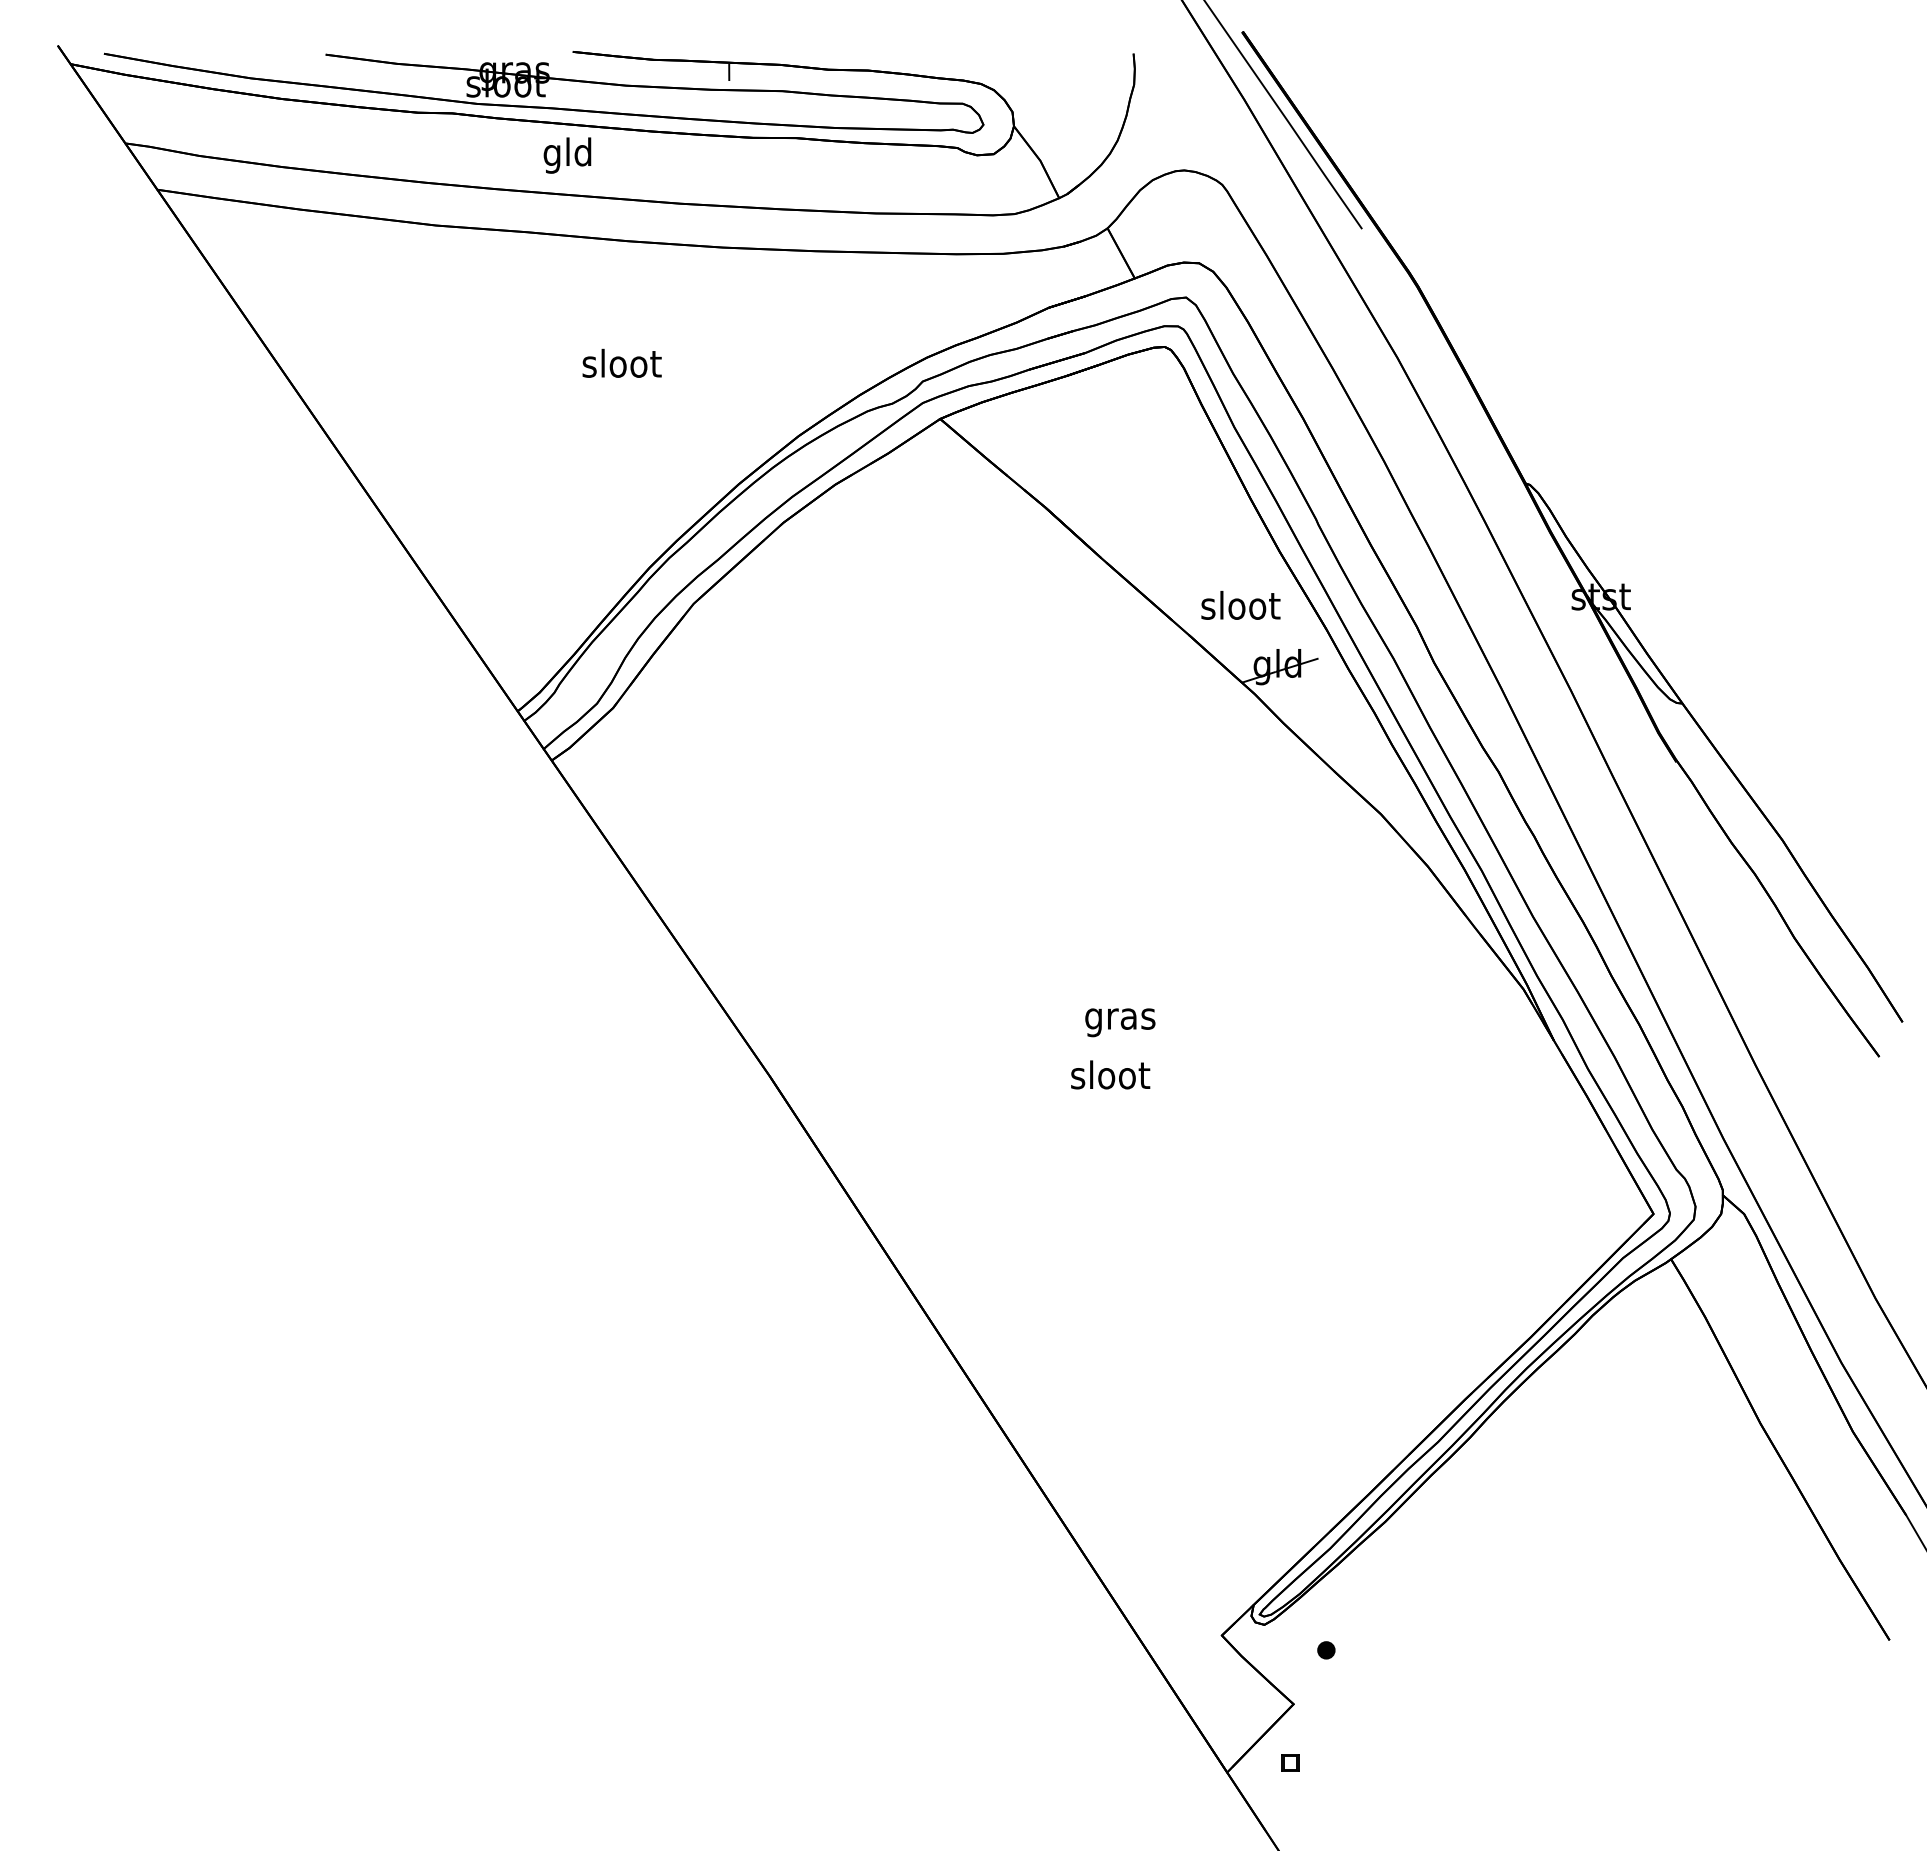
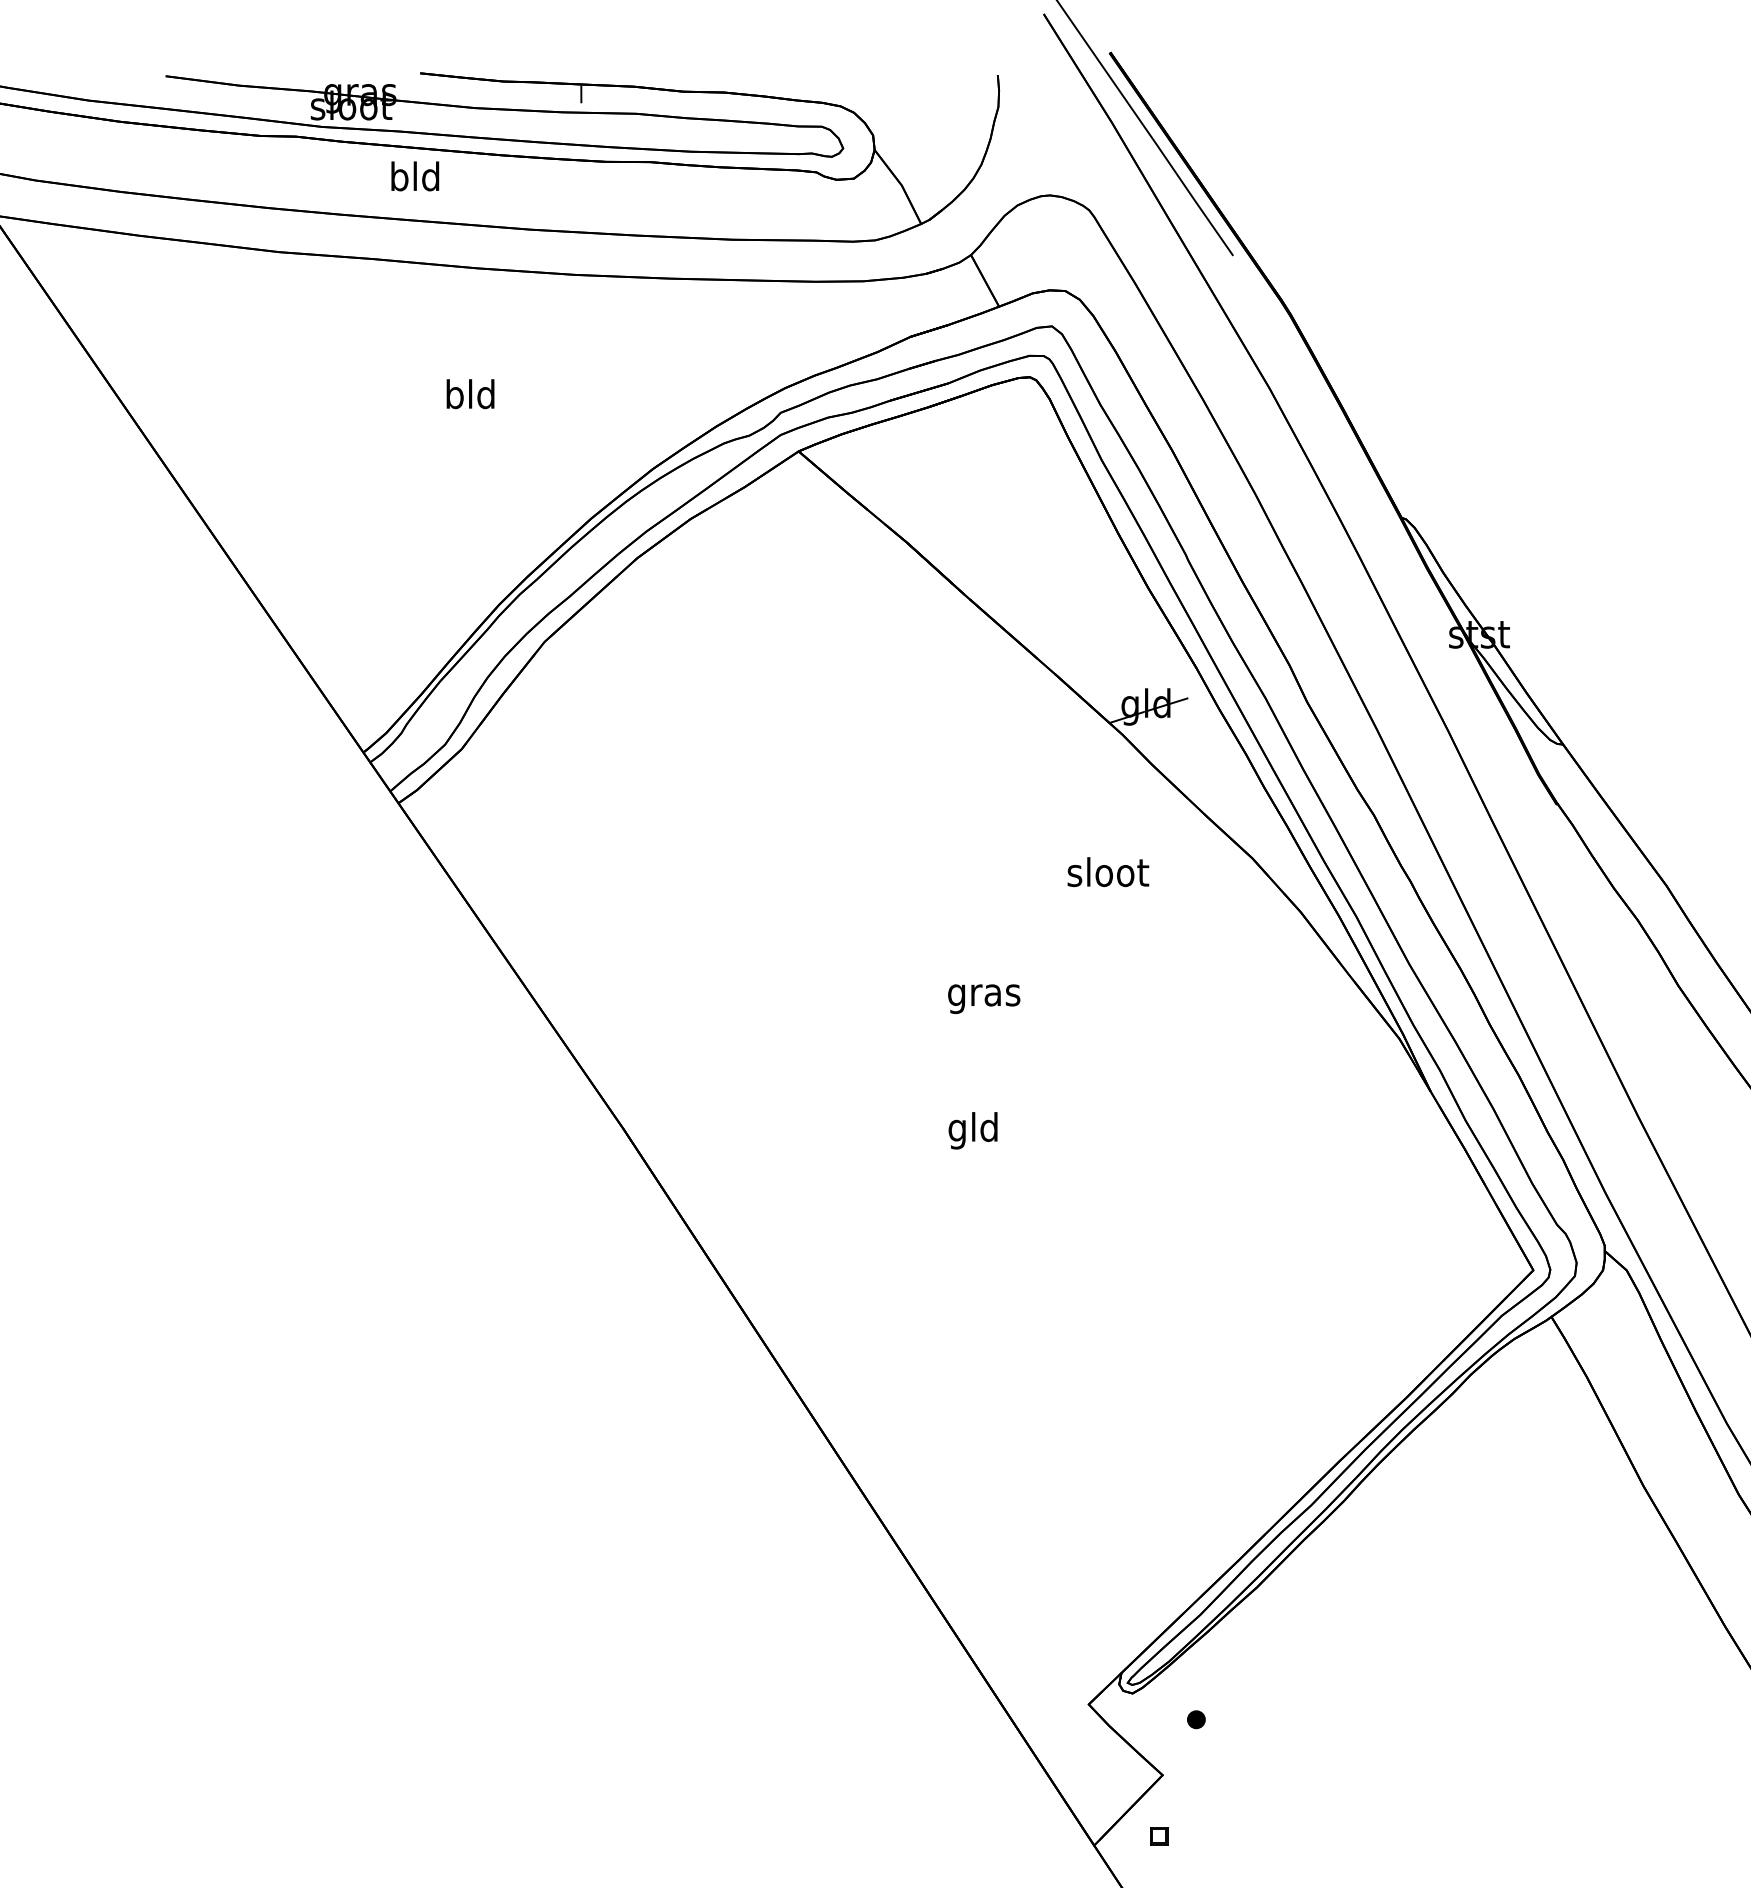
text: (552, 155) -> (399, 180), gld -> bld
text: (621, 362) -> (470, 393), sloot -> bld
text: (1240, 605) -> (1107, 872), moved
text: (1120, 1022) -> (984, 998), moved
text: (1110, 1078) -> (974, 1130), sloot -> gld

